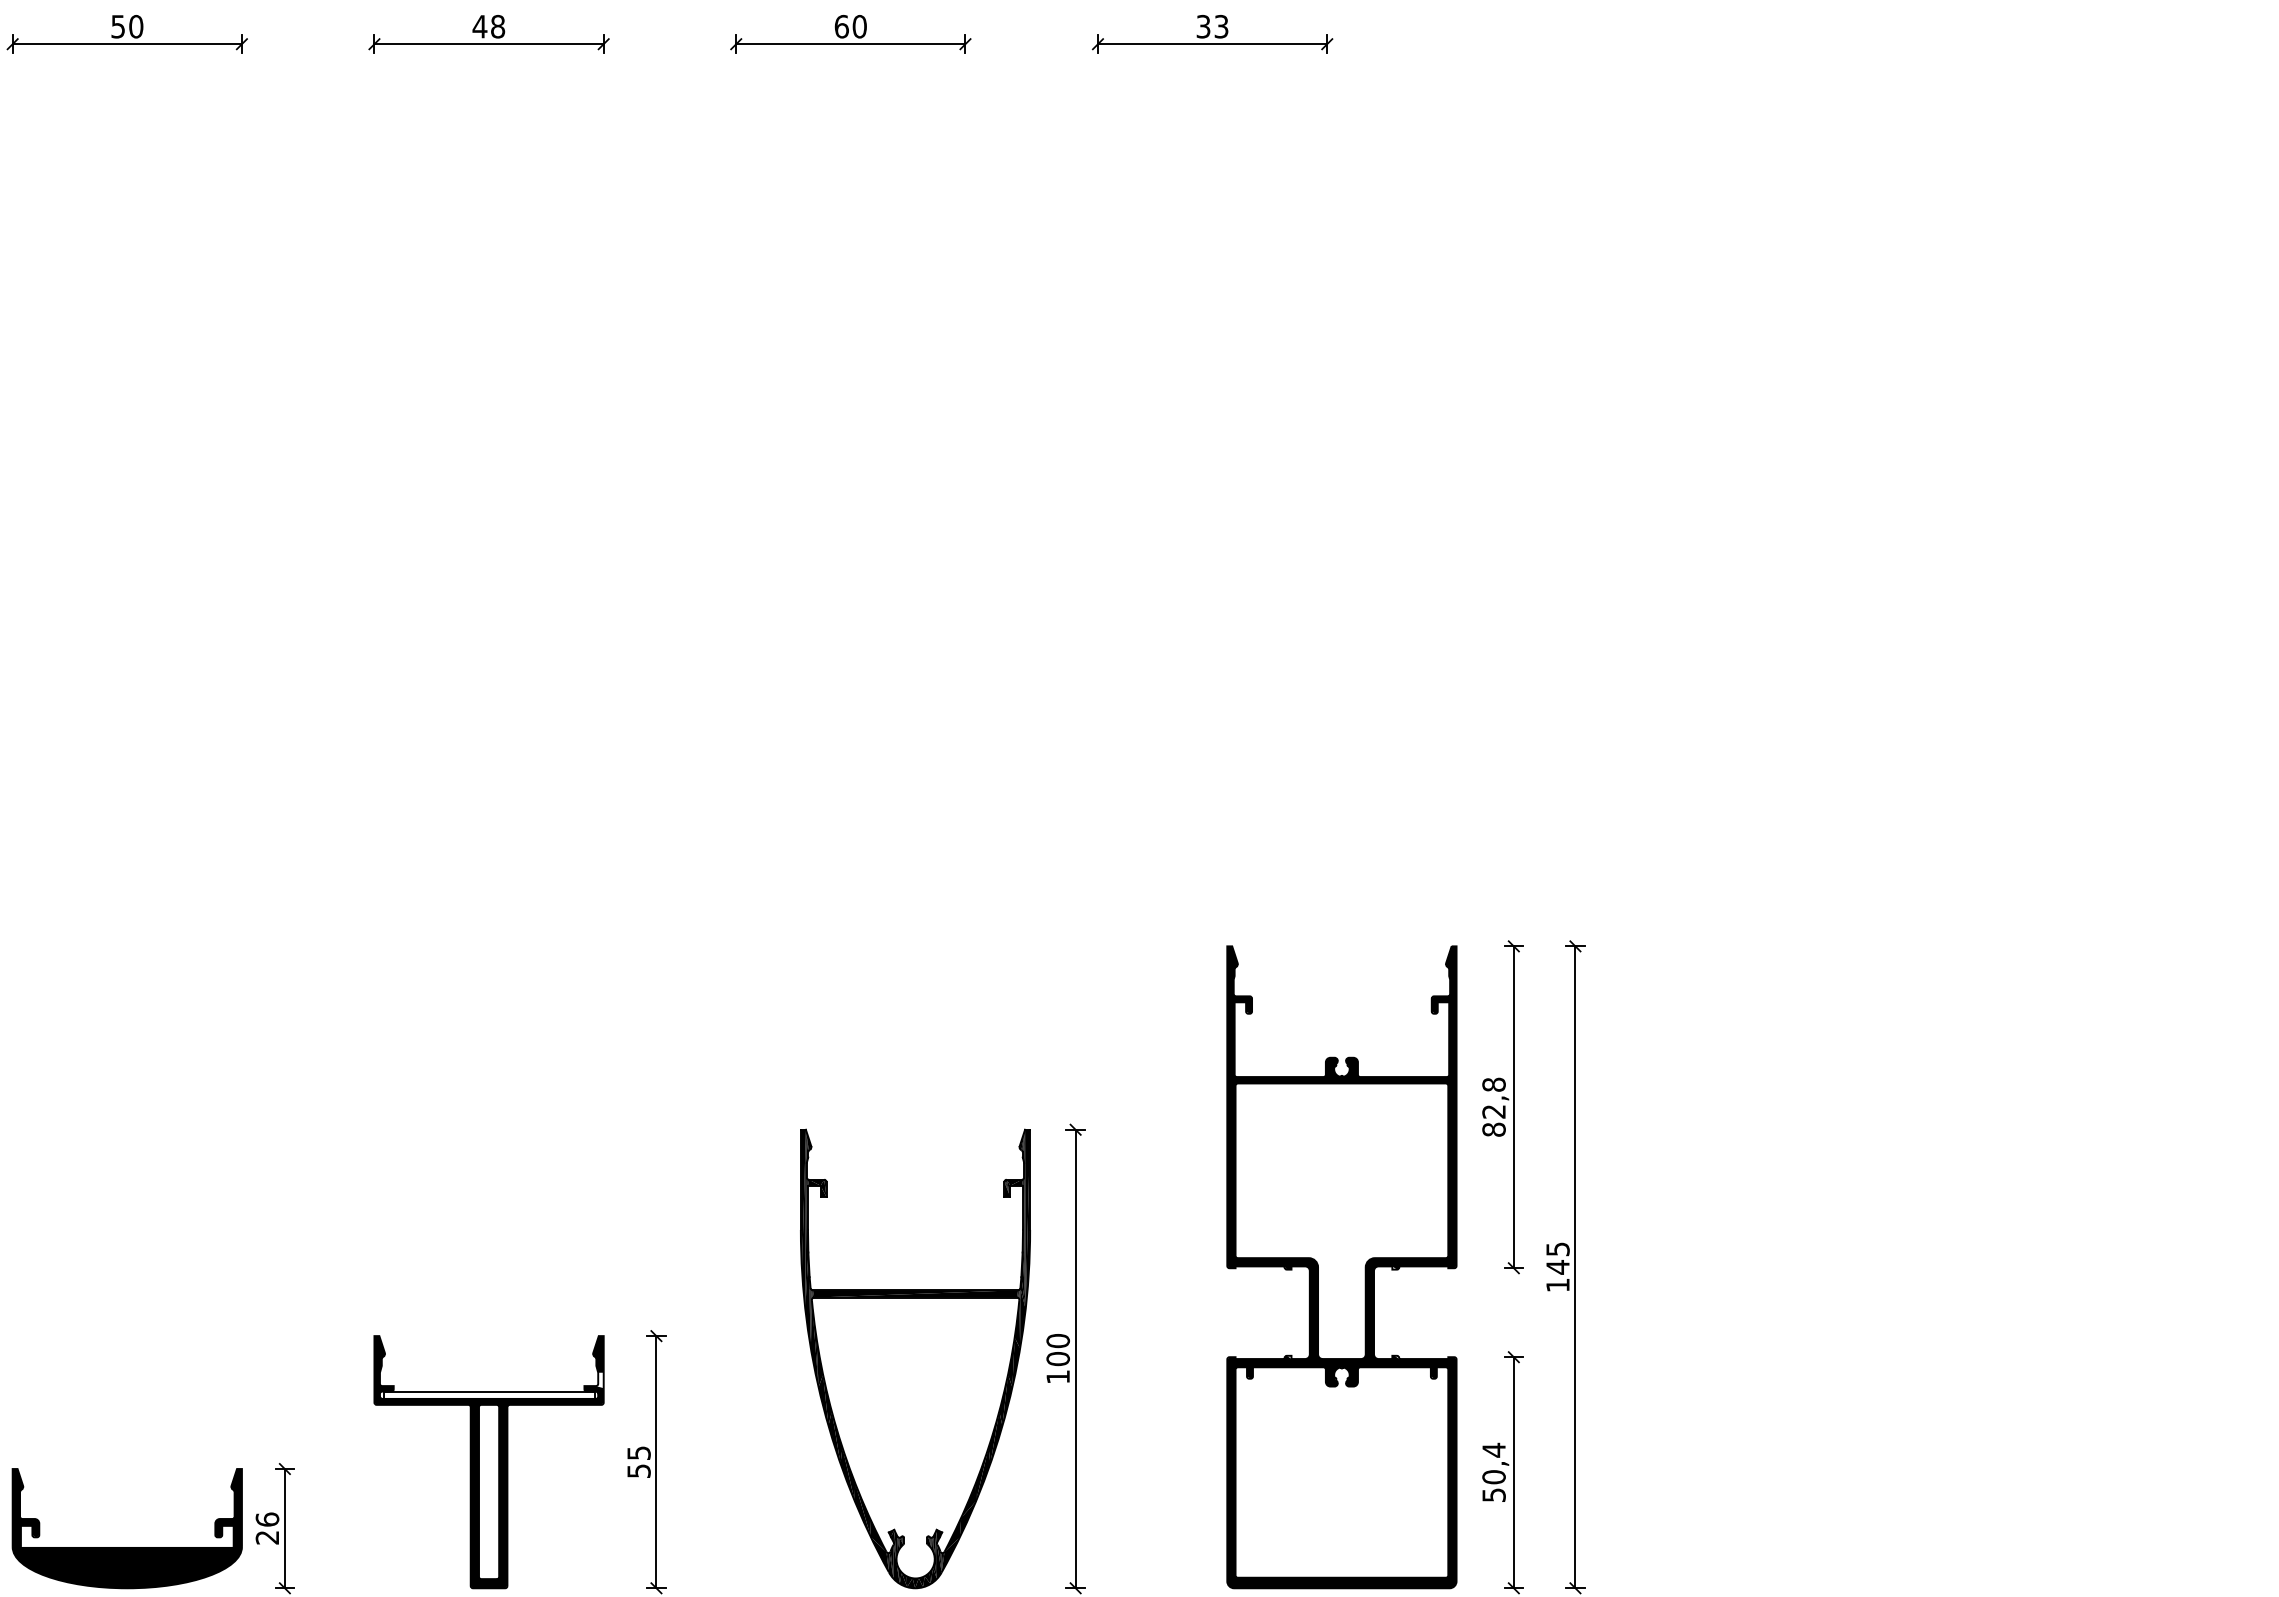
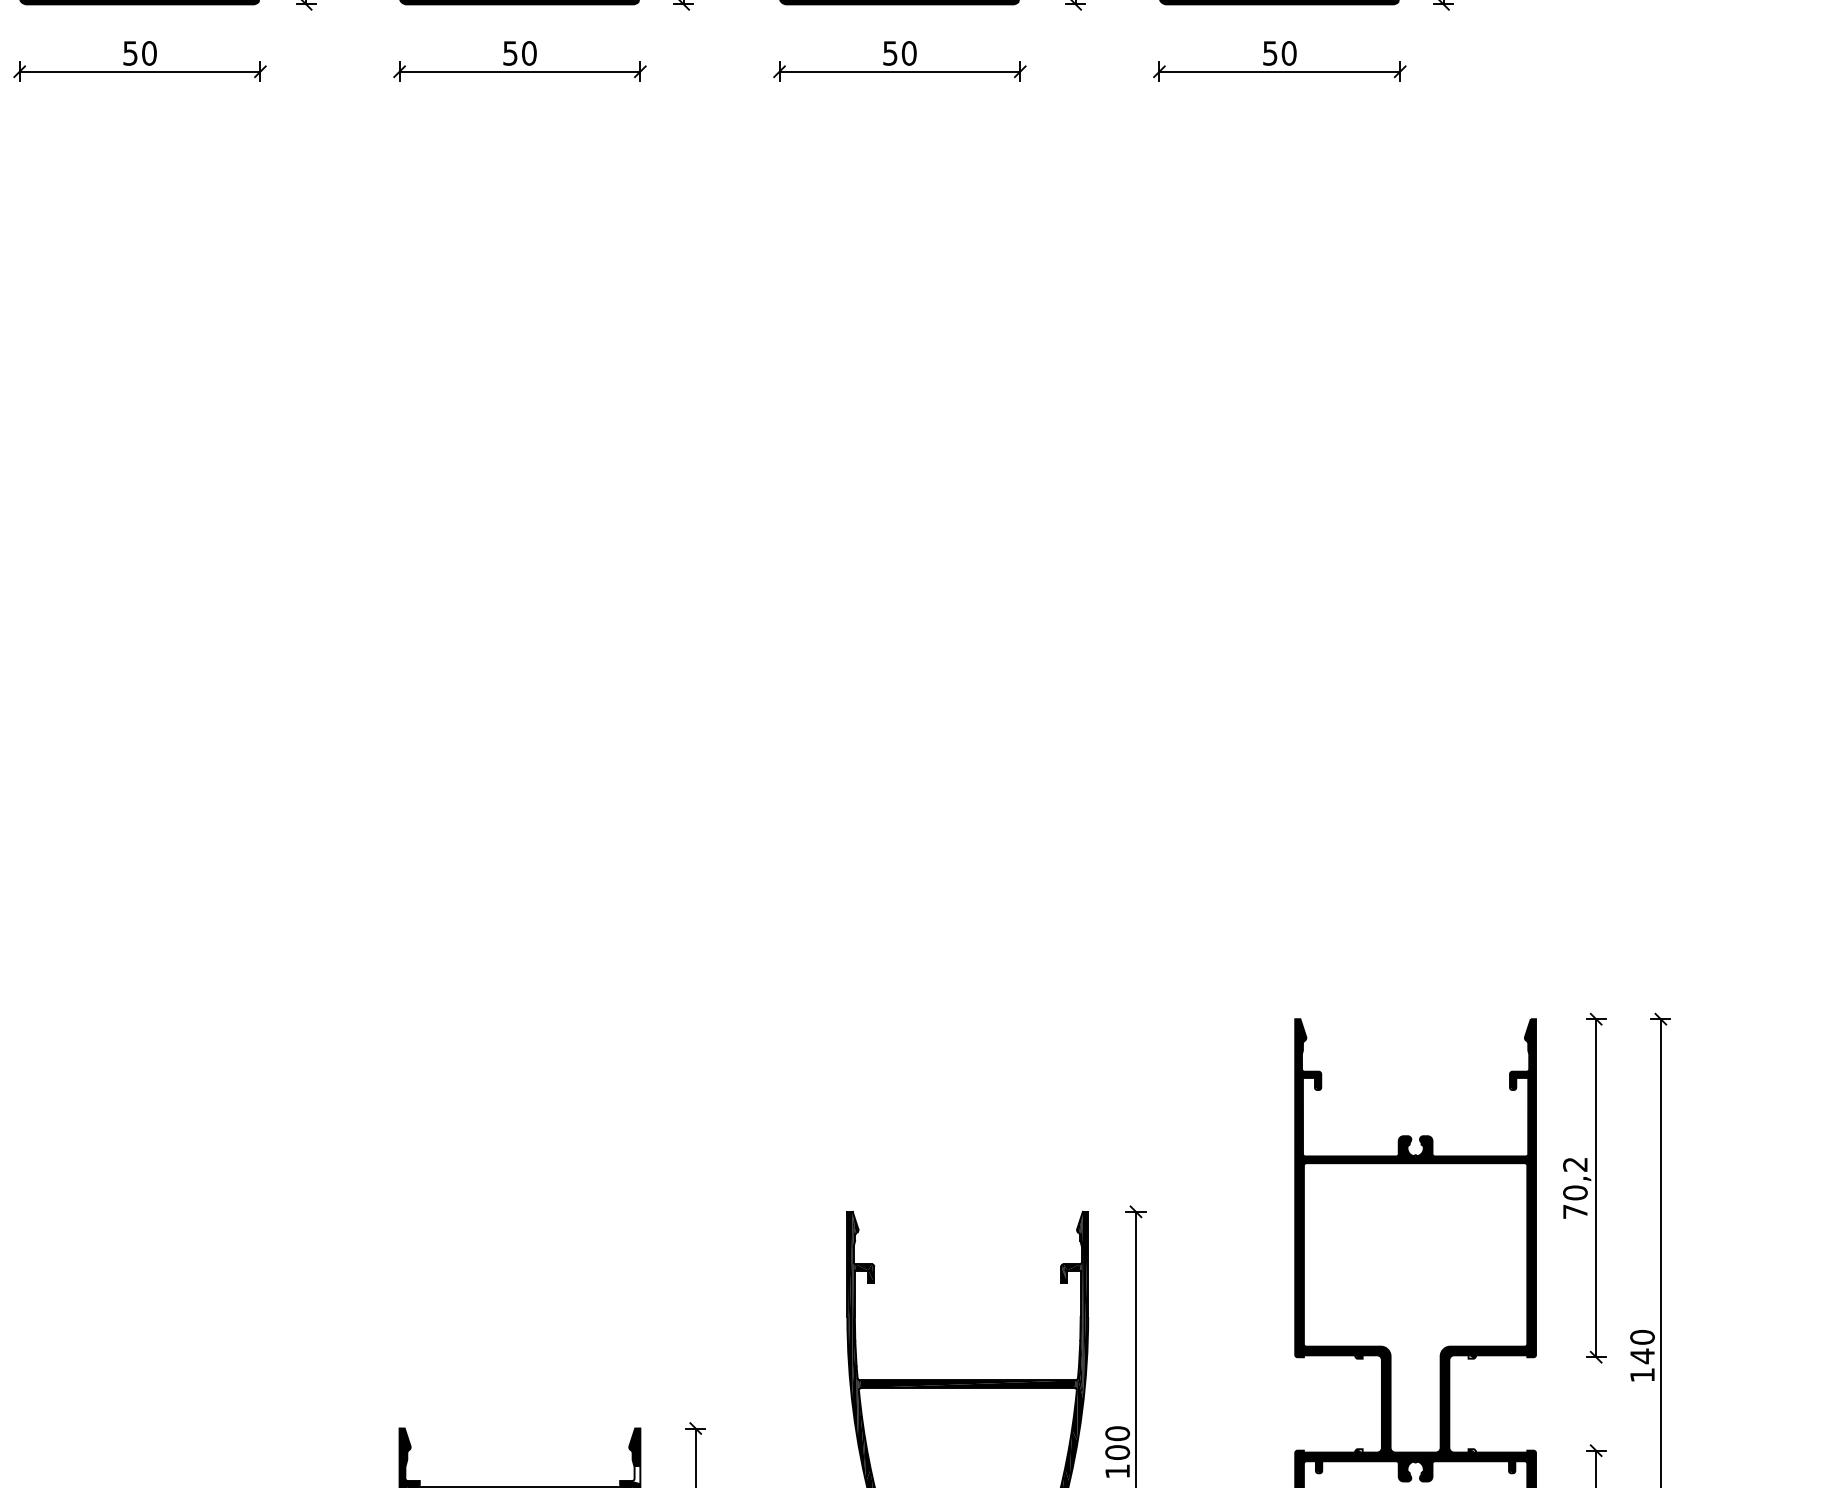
text: (488, 26) -> (519, 53), 48 -> 50
text: (841, 26) -> (890, 53), 60 -> 50
text: (1212, 26) -> (1279, 53), 33 -> 50
text: (1493, 1106) -> (1574, 1187), 82,8 -> 70,2
text: (1557, 1249) -> (1642, 1337), 145 -> 140

